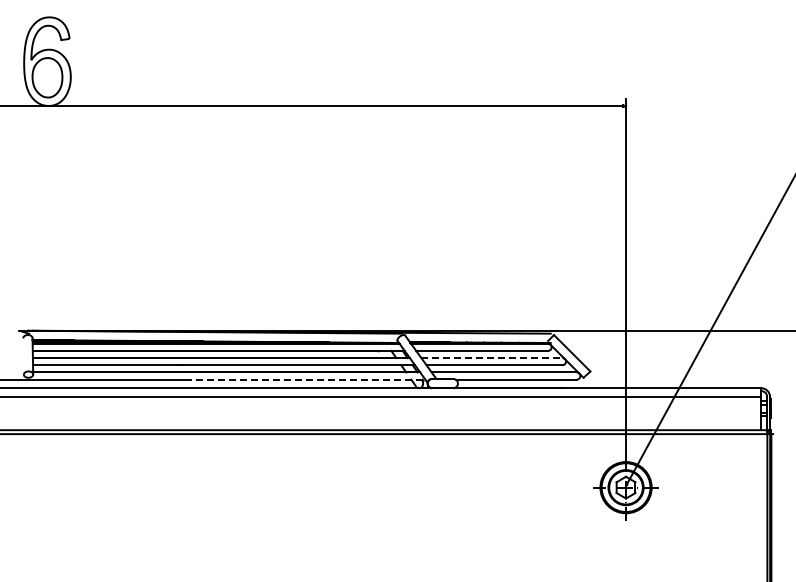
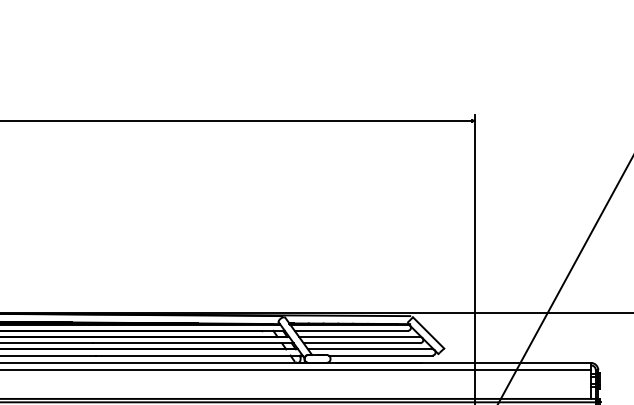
line: (491, 358) -> (359, 337), dashed -> solid
line: (305, 379) -> (199, 355), dashed -> solid

